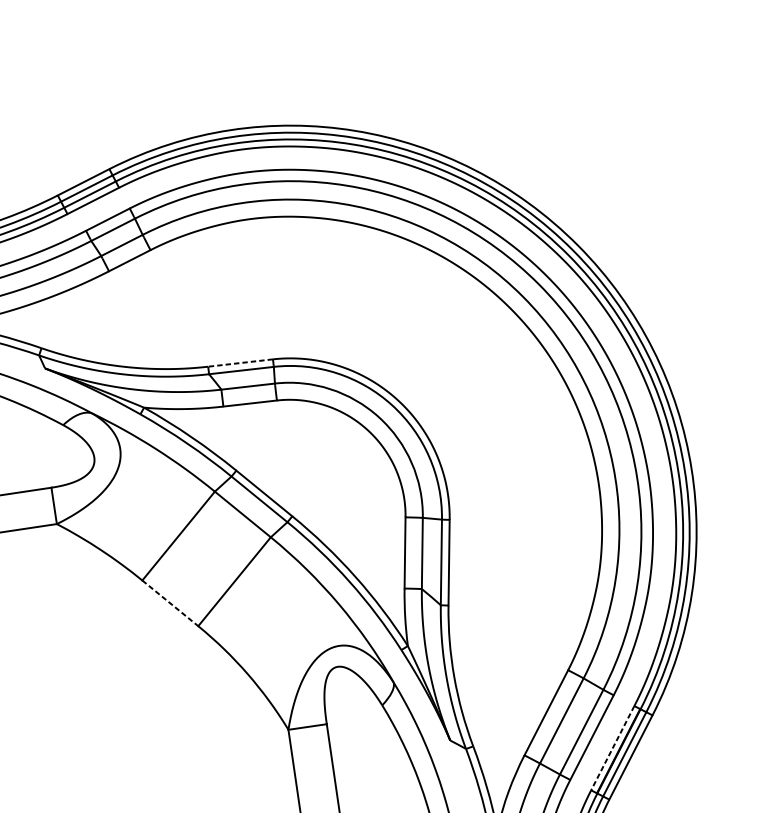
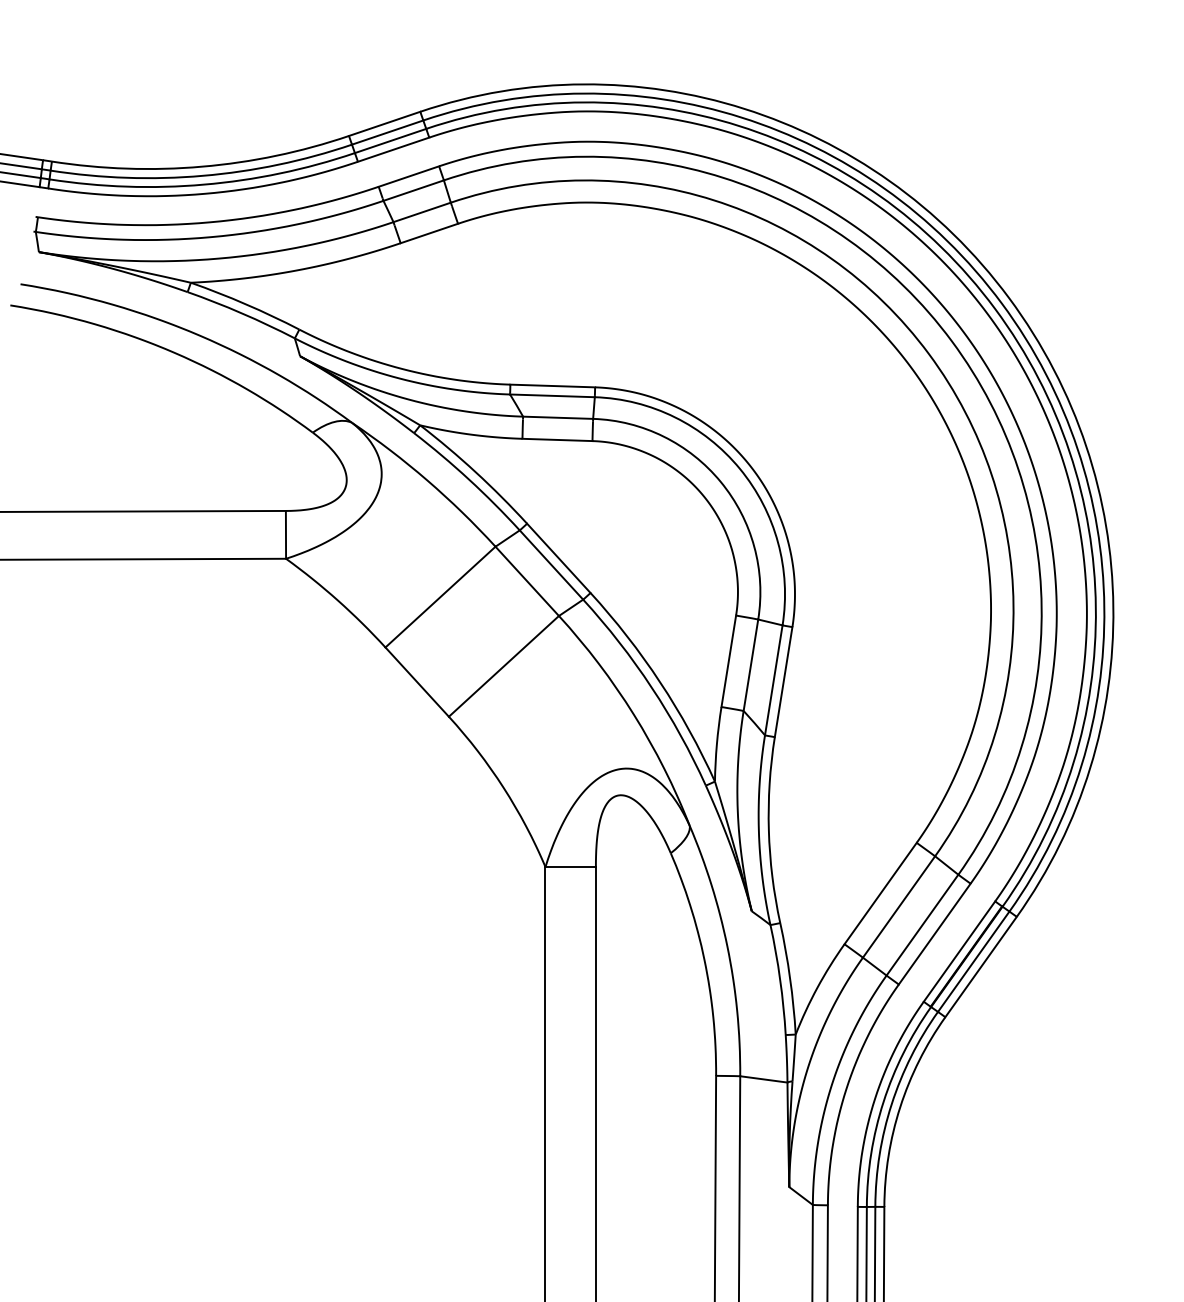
line: (240, 362) -> (552, 385), dashed -> solid
line: (170, 603) -> (417, 682), dashed -> solid
line: (612, 748) -> (959, 951), dashed -> solid

